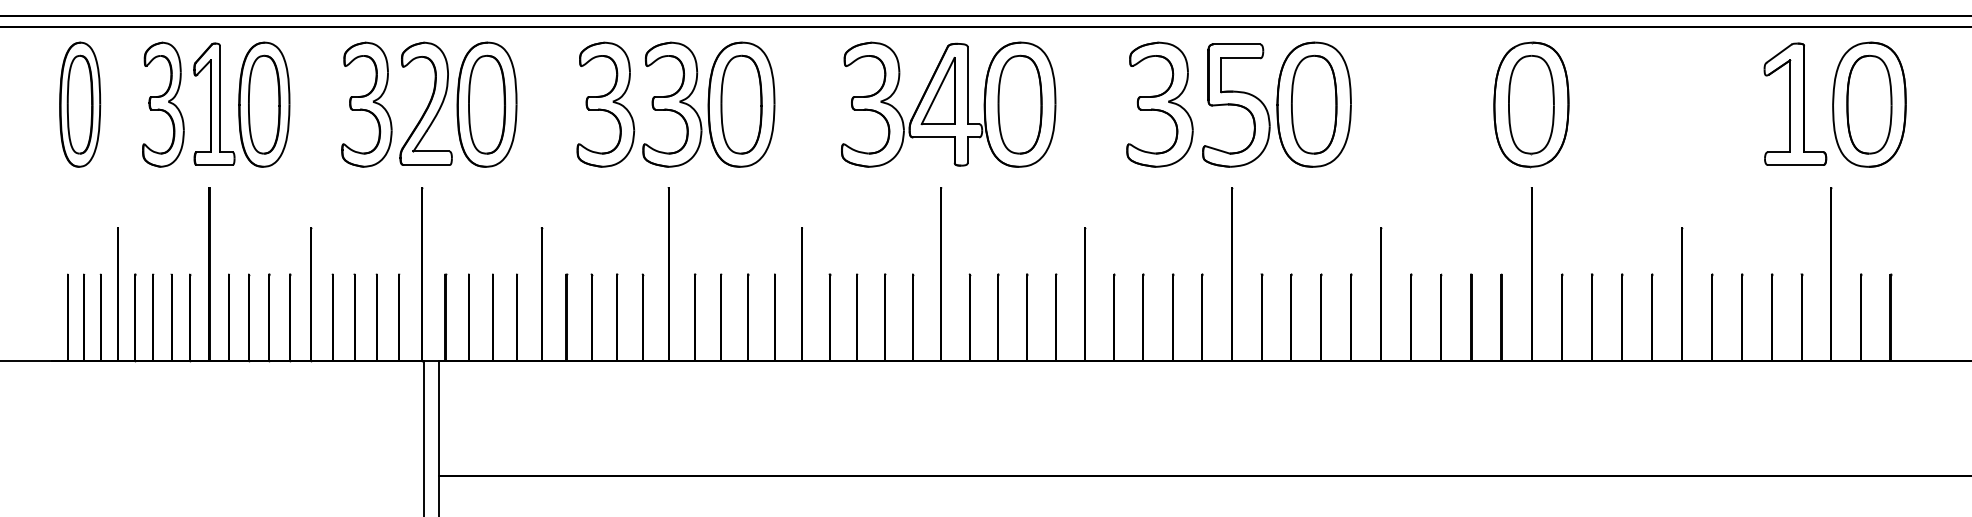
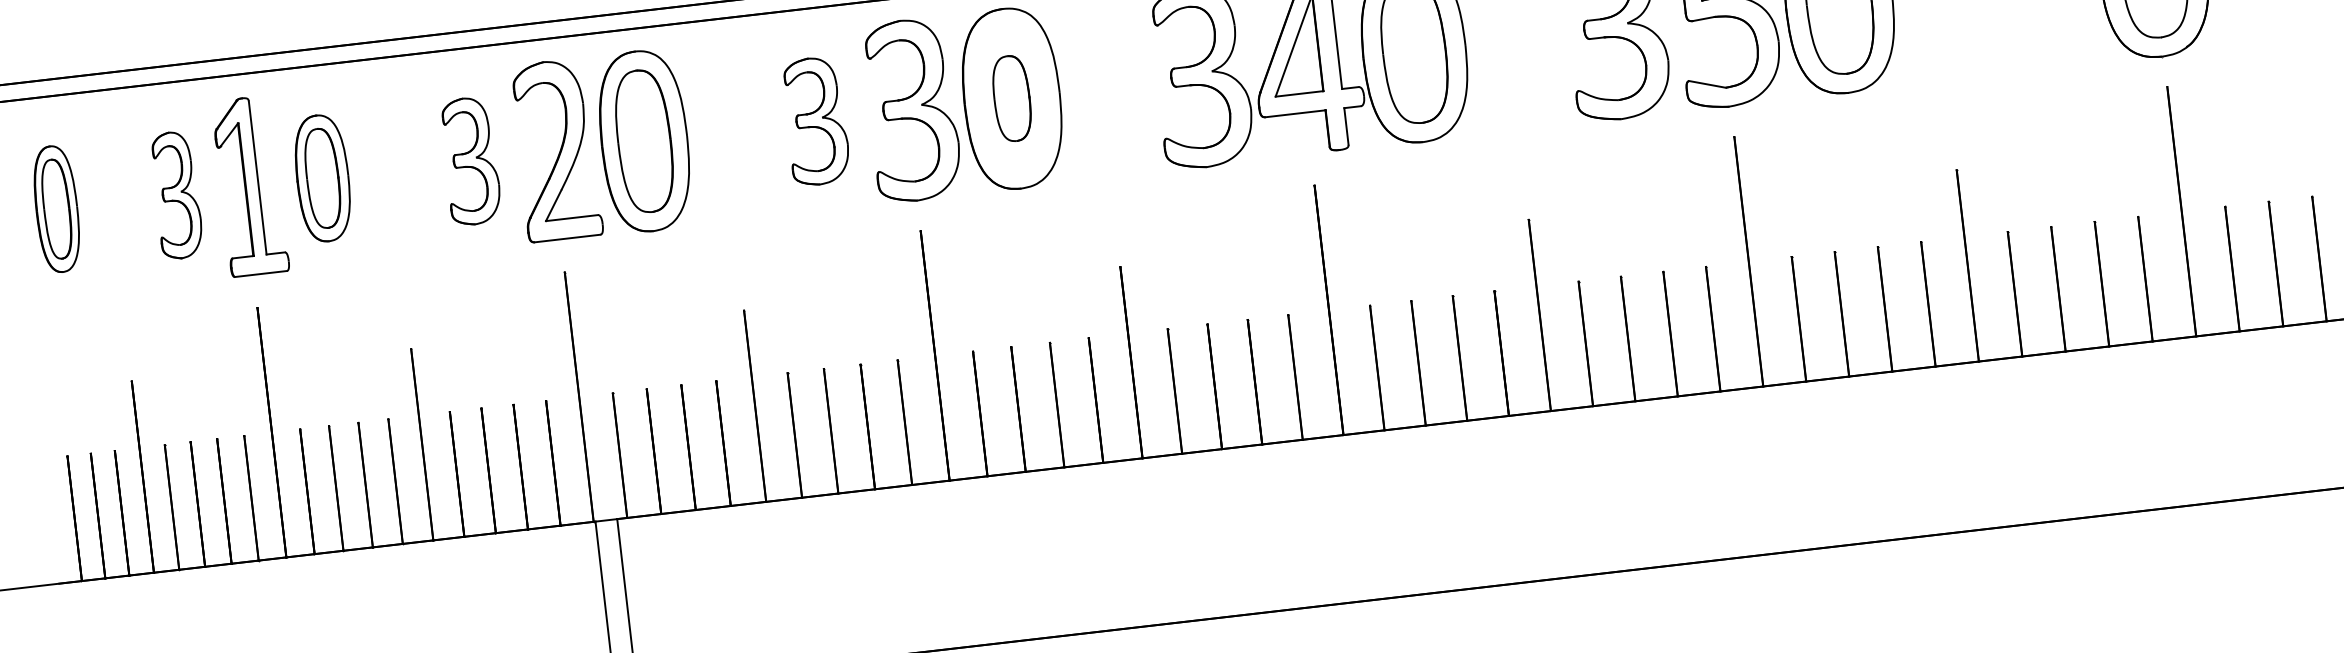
part: (80, 104) -> (57, 208), size x0.7
part: (163, 104) -> (177, 195), size x0.7
part: (264, 104) -> (322, 178), size x0.7
part: (366, 104) -> (470, 161), size x0.7
part: (605, 104) -> (815, 121), size x0.7
part: (741, 104) -> (1011, 98), size x0.6

